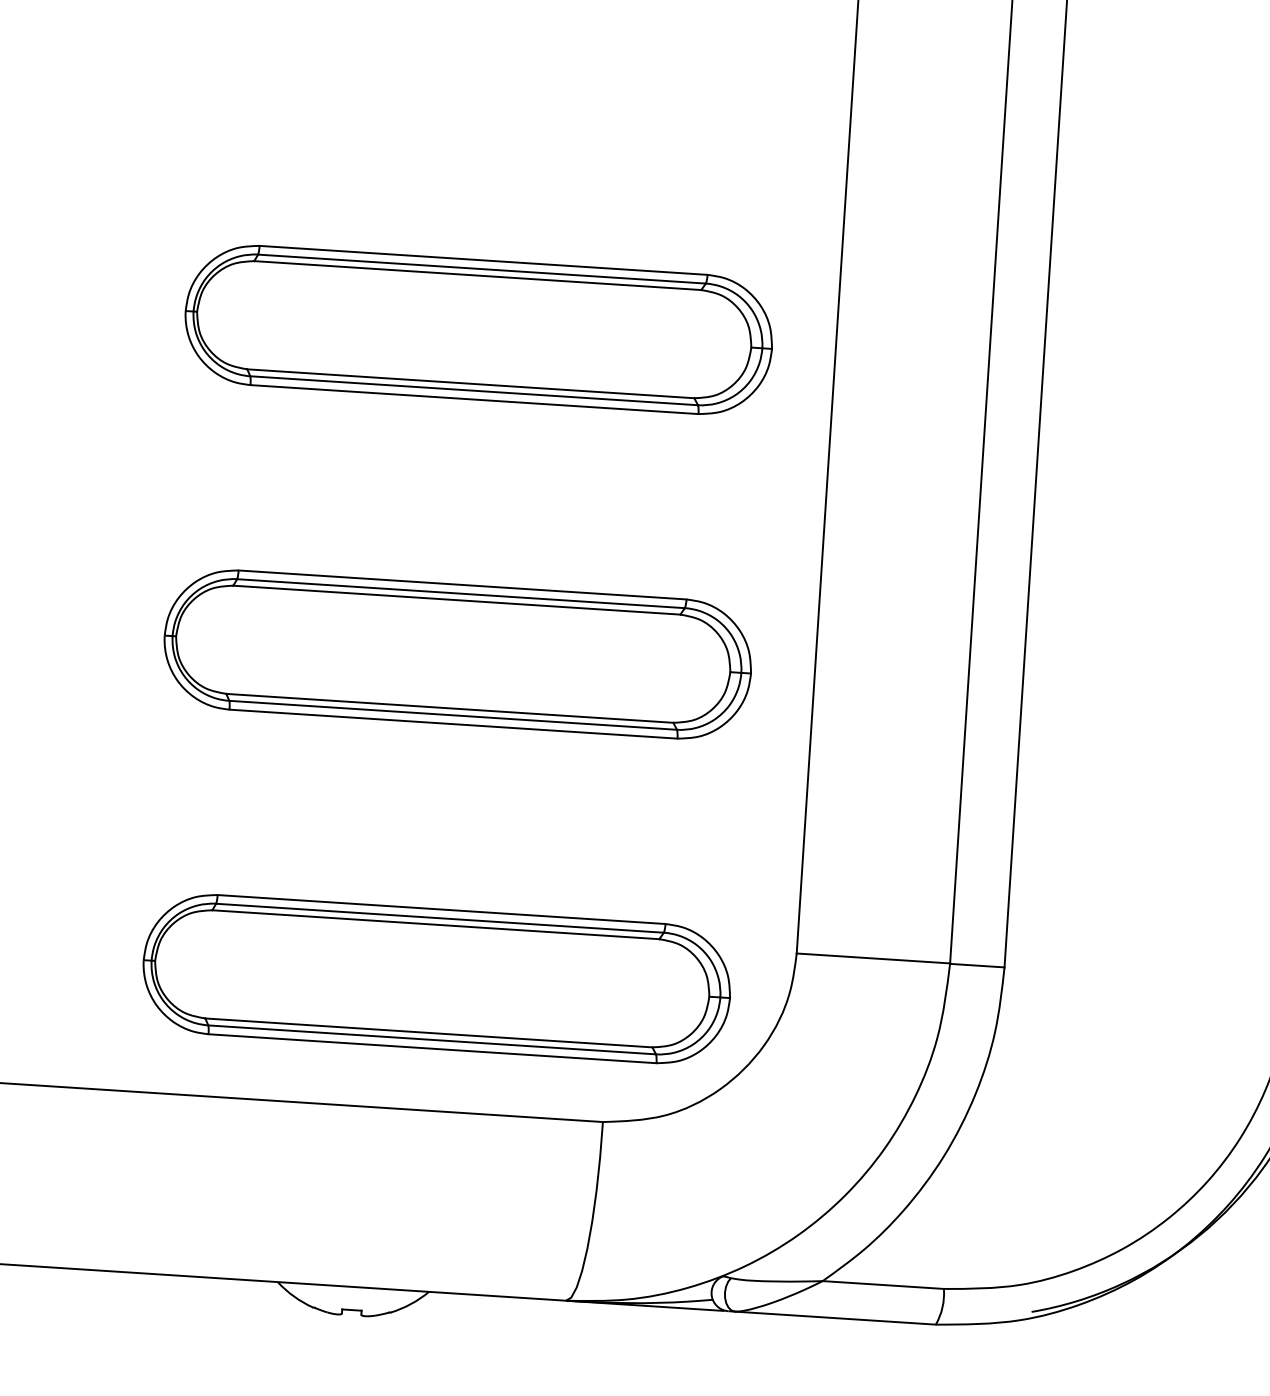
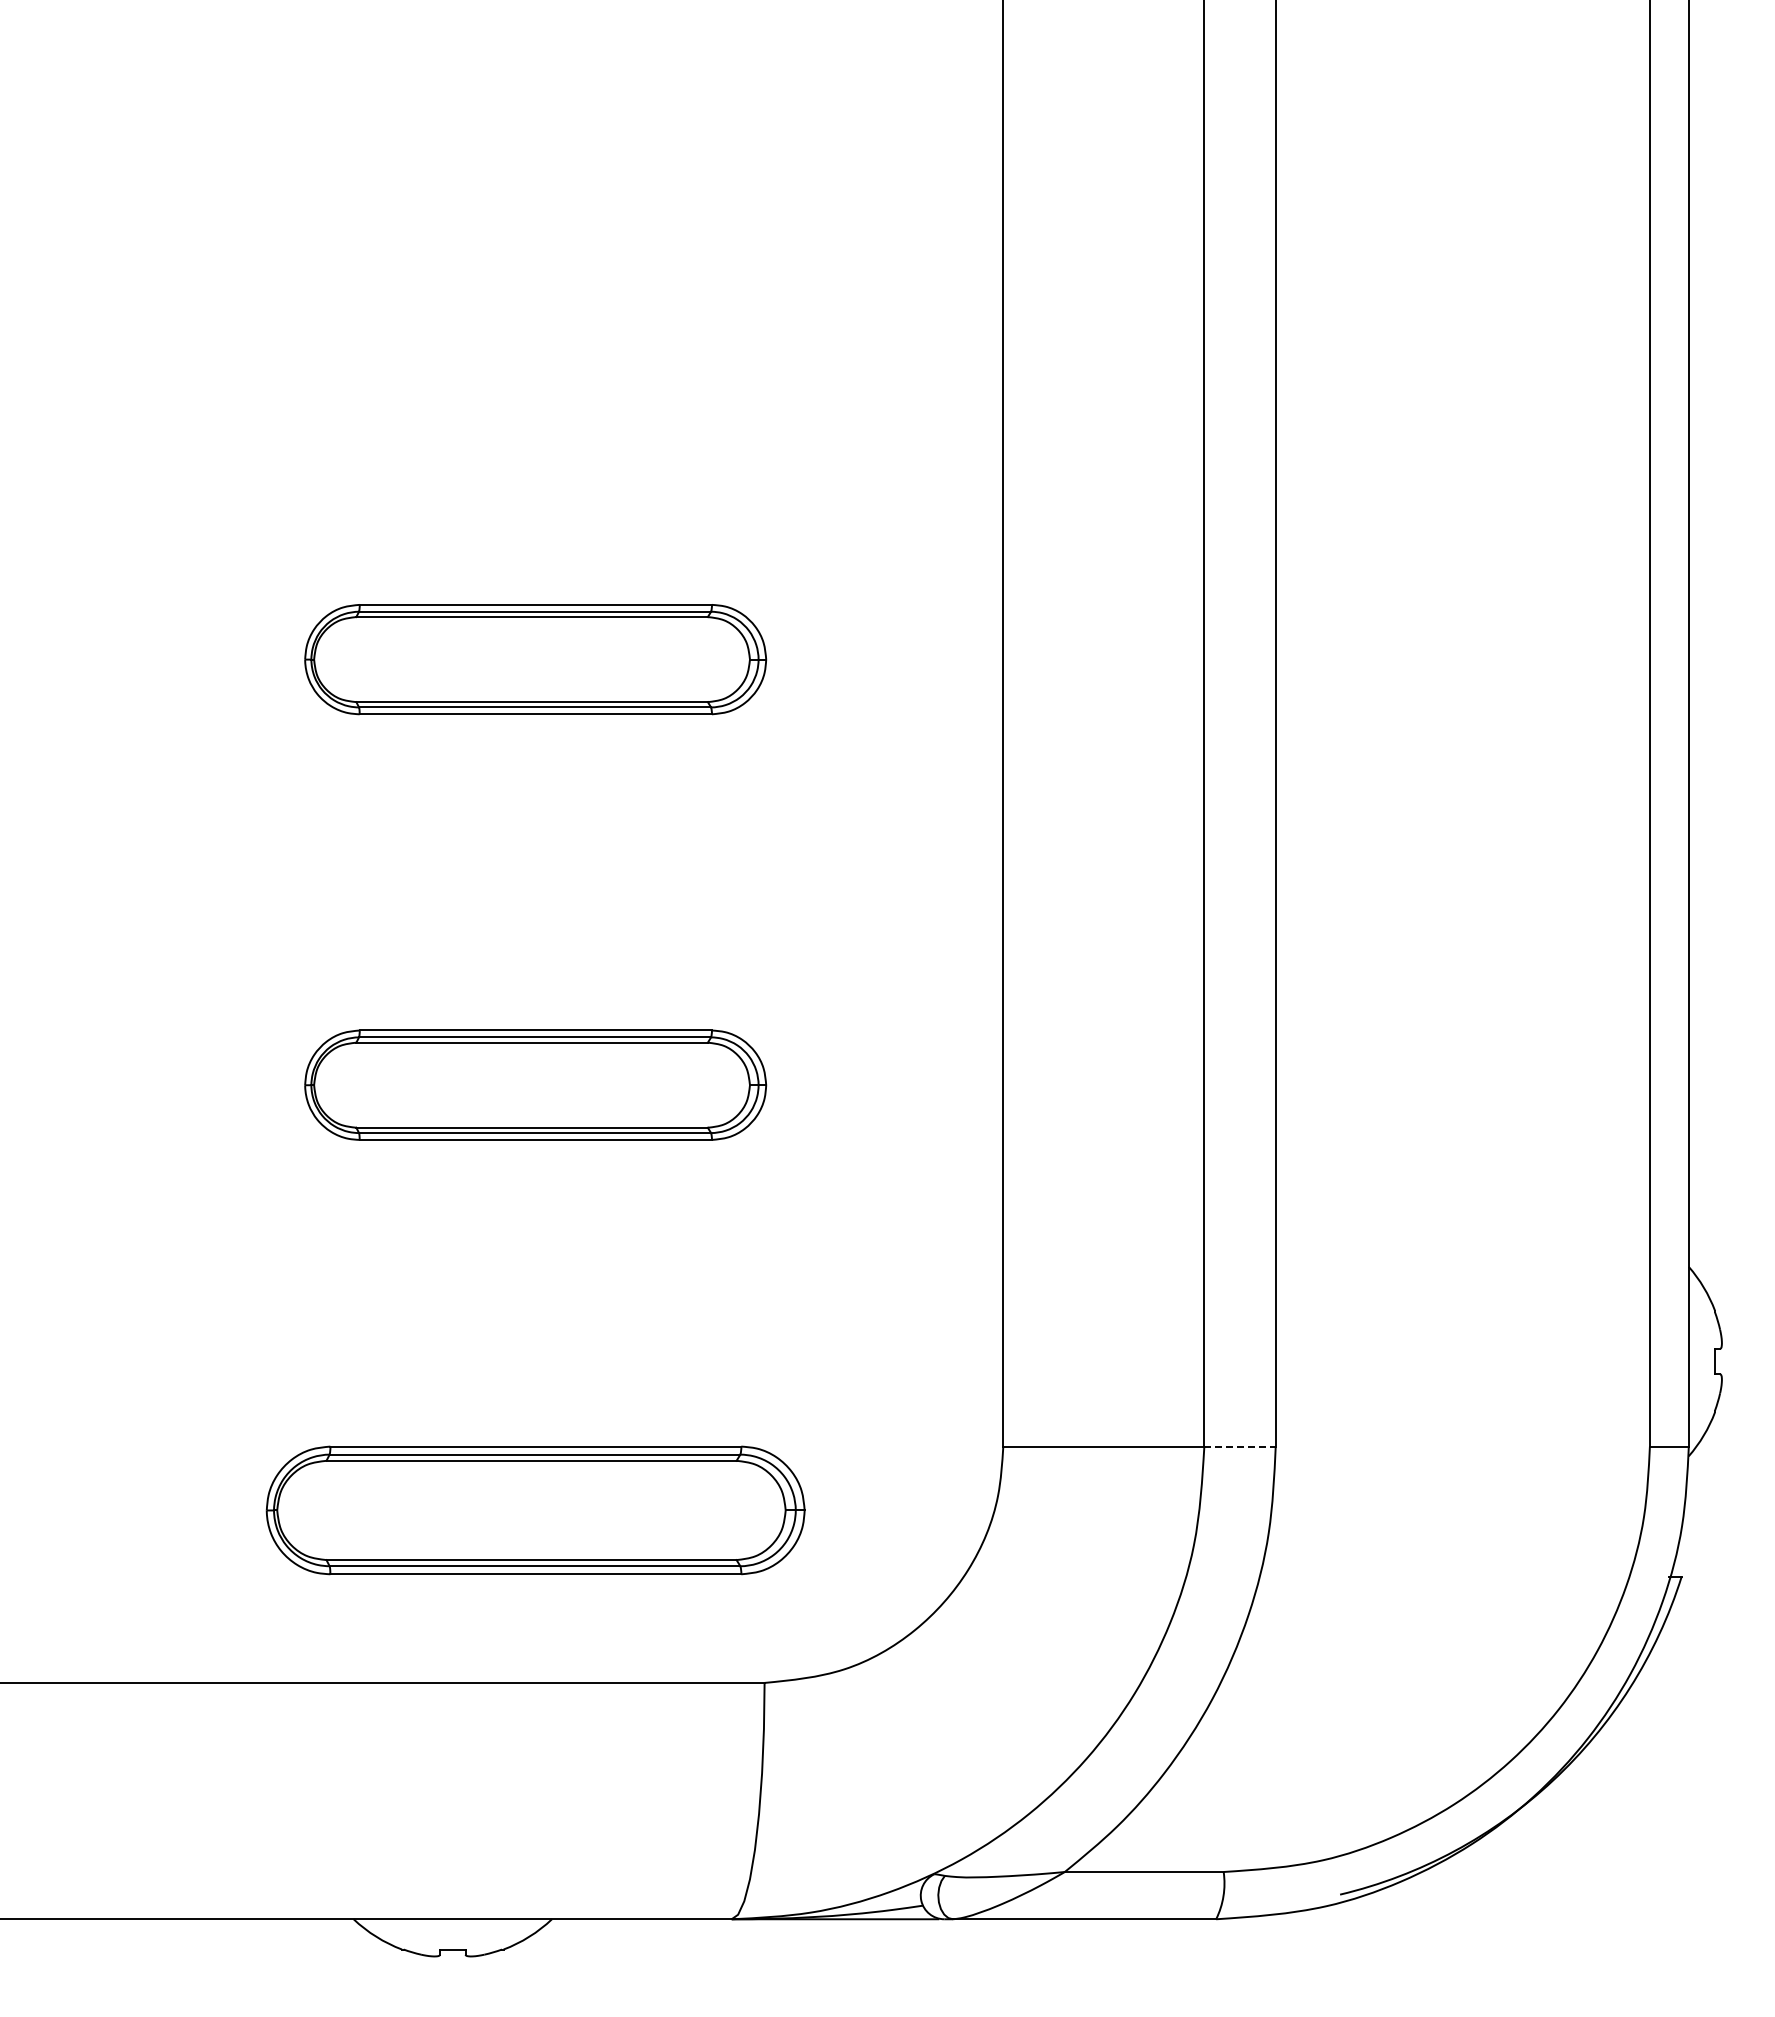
part: (478, 329) -> (535, 659), size x0.6
part: (457, 654) -> (535, 1085), size x0.6
line: (977, 965) -> (1240, 1447), solid -> dashed
part: (436, 979) -> (535, 1510), size x0.7

